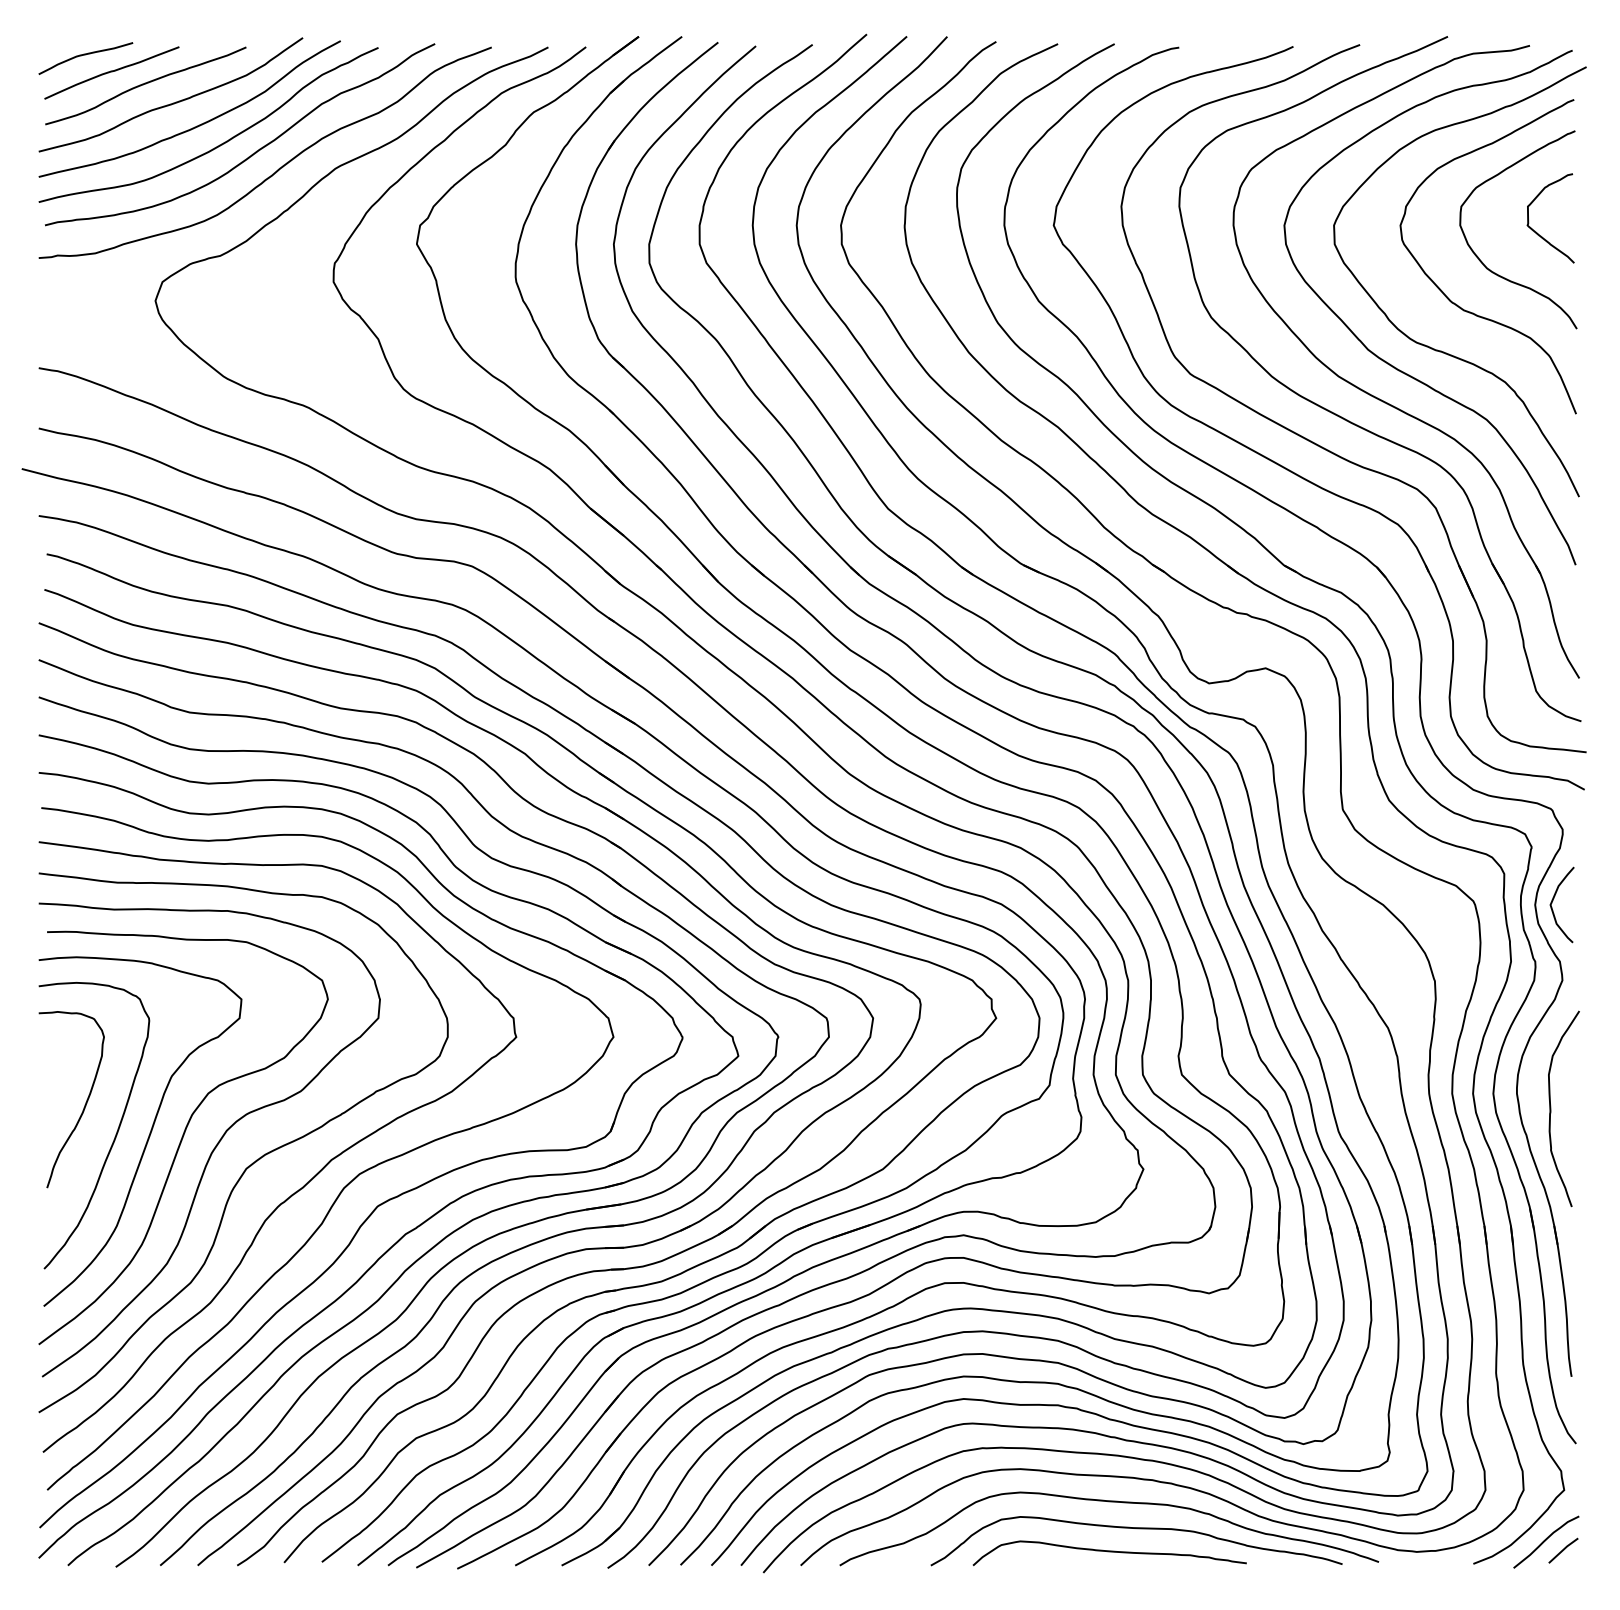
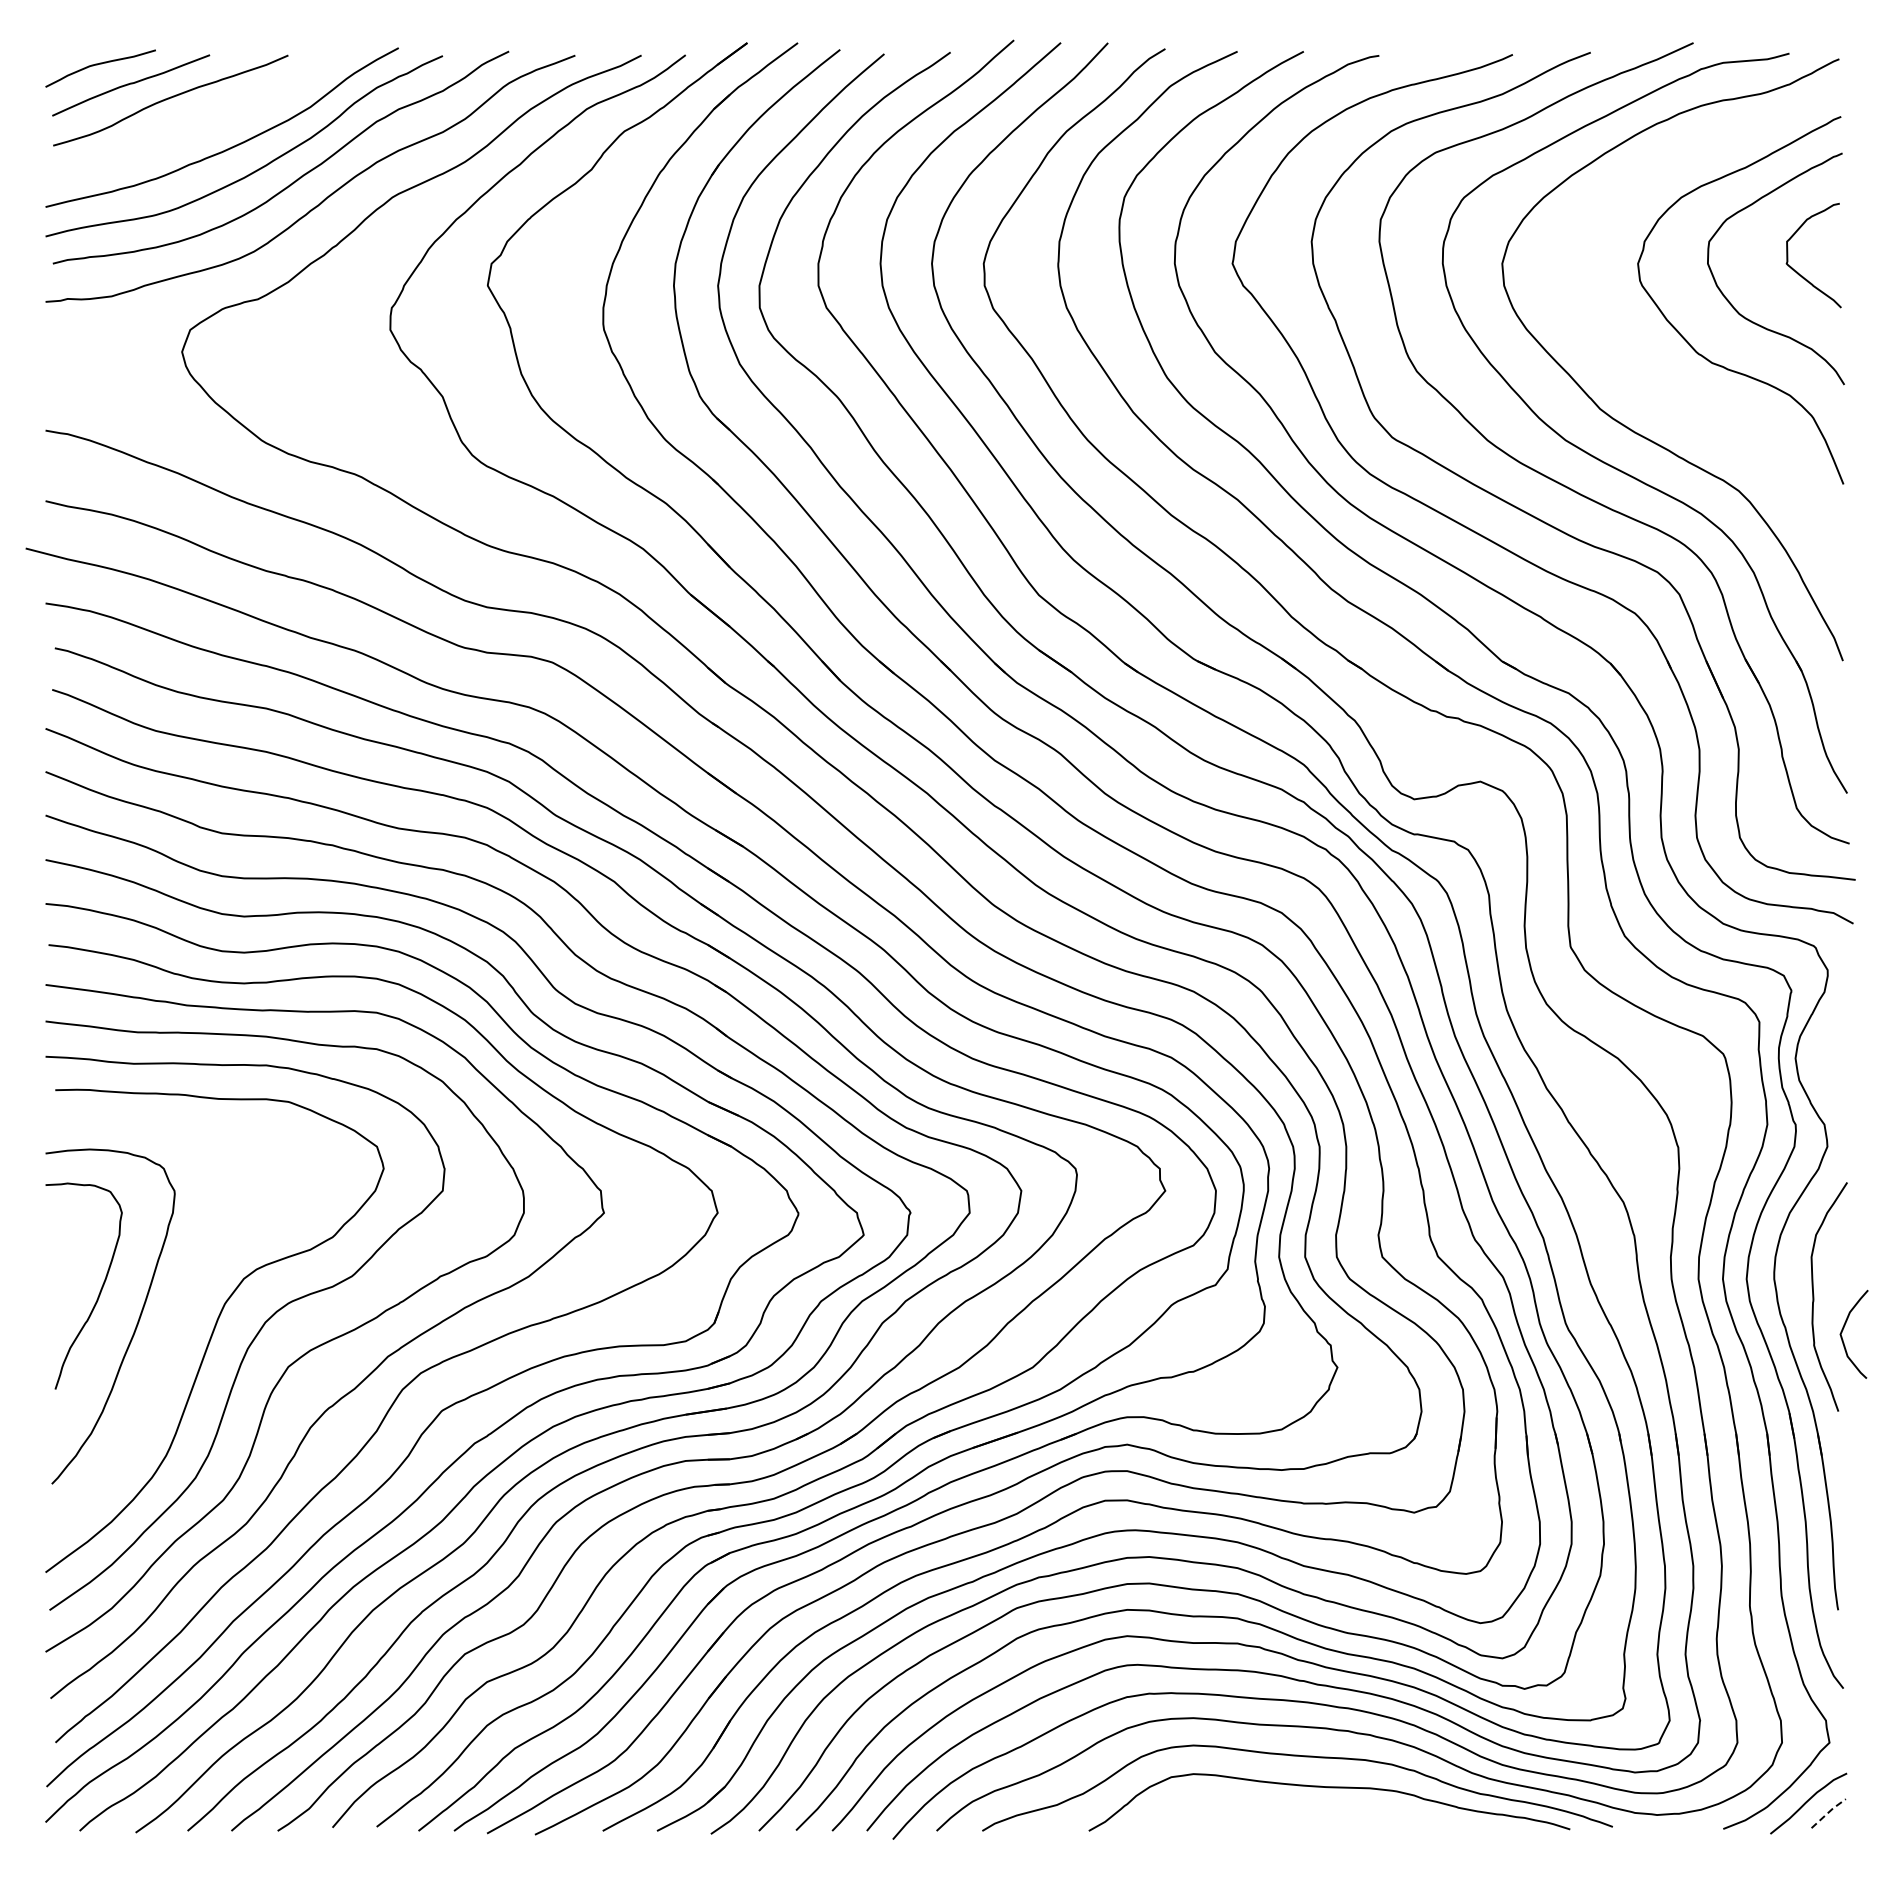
curve: (172, 102) -> (201, 120), removed
curve: (1439, 350) -> (1683, 409), removed
curve: (1553, 899) -> (1844, 1328), moved
curve: (149, 1134) -> (174, 1326), removed
line: (1563, 1549) -> (1828, 1812), solid -> dashed
curve: (1109, 1552) -> (1297, 1815), removed

